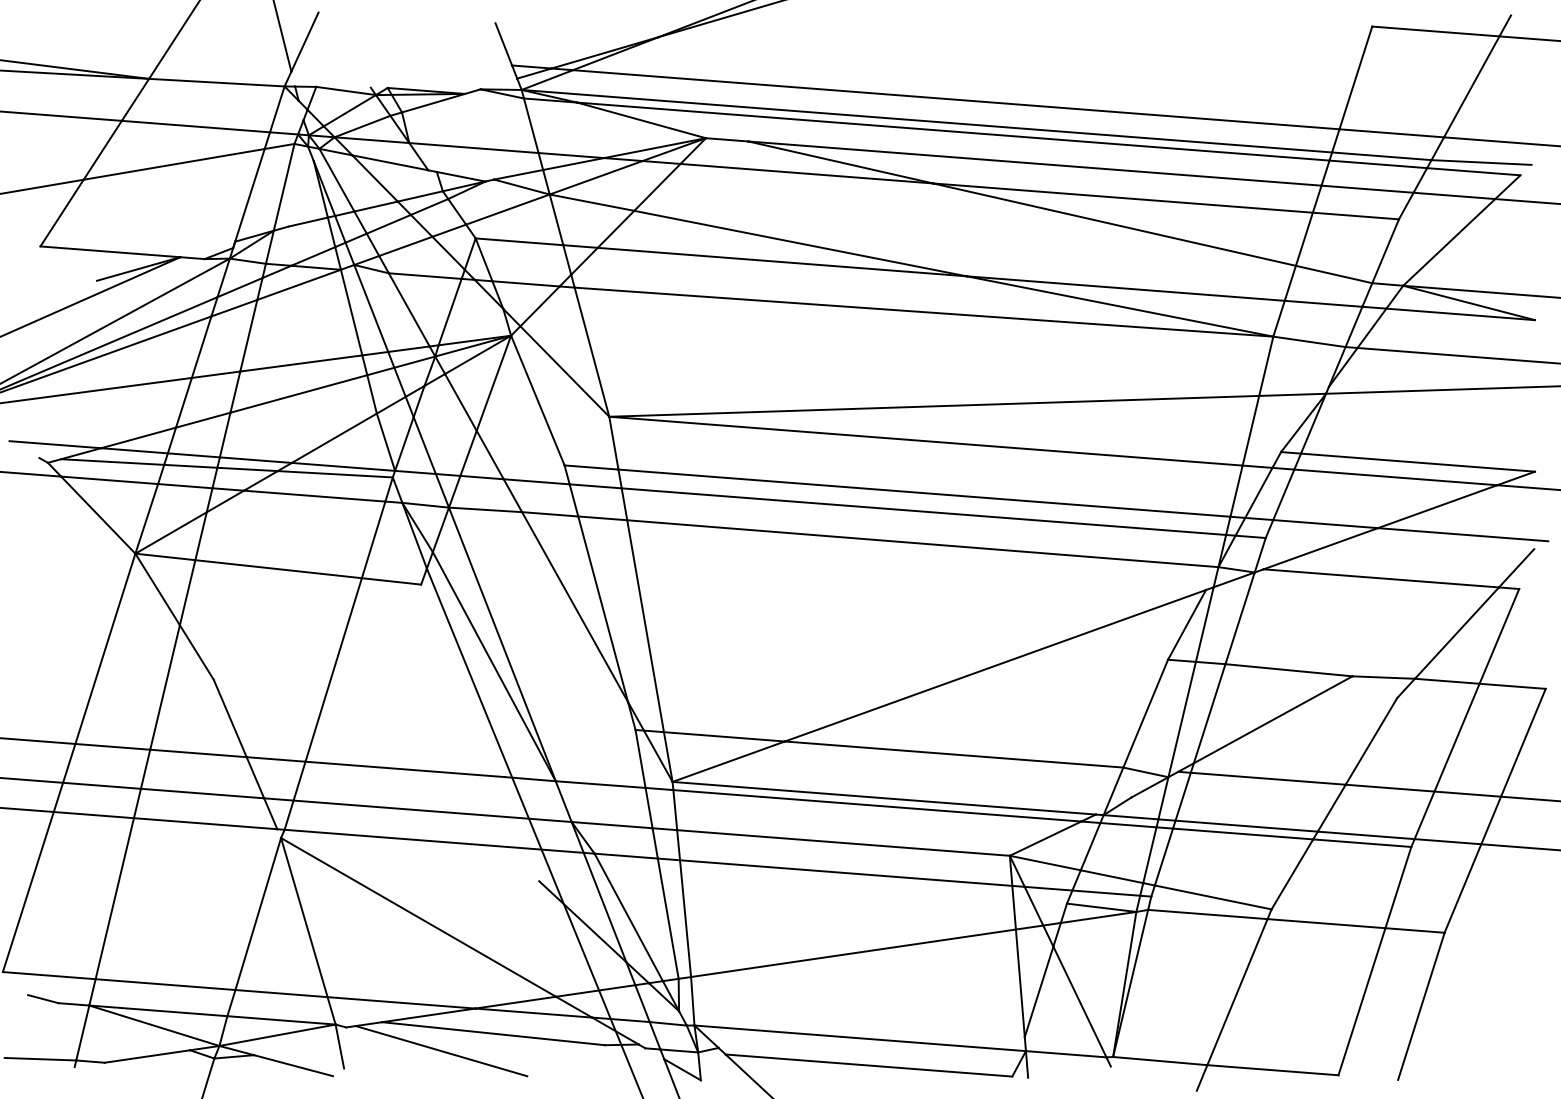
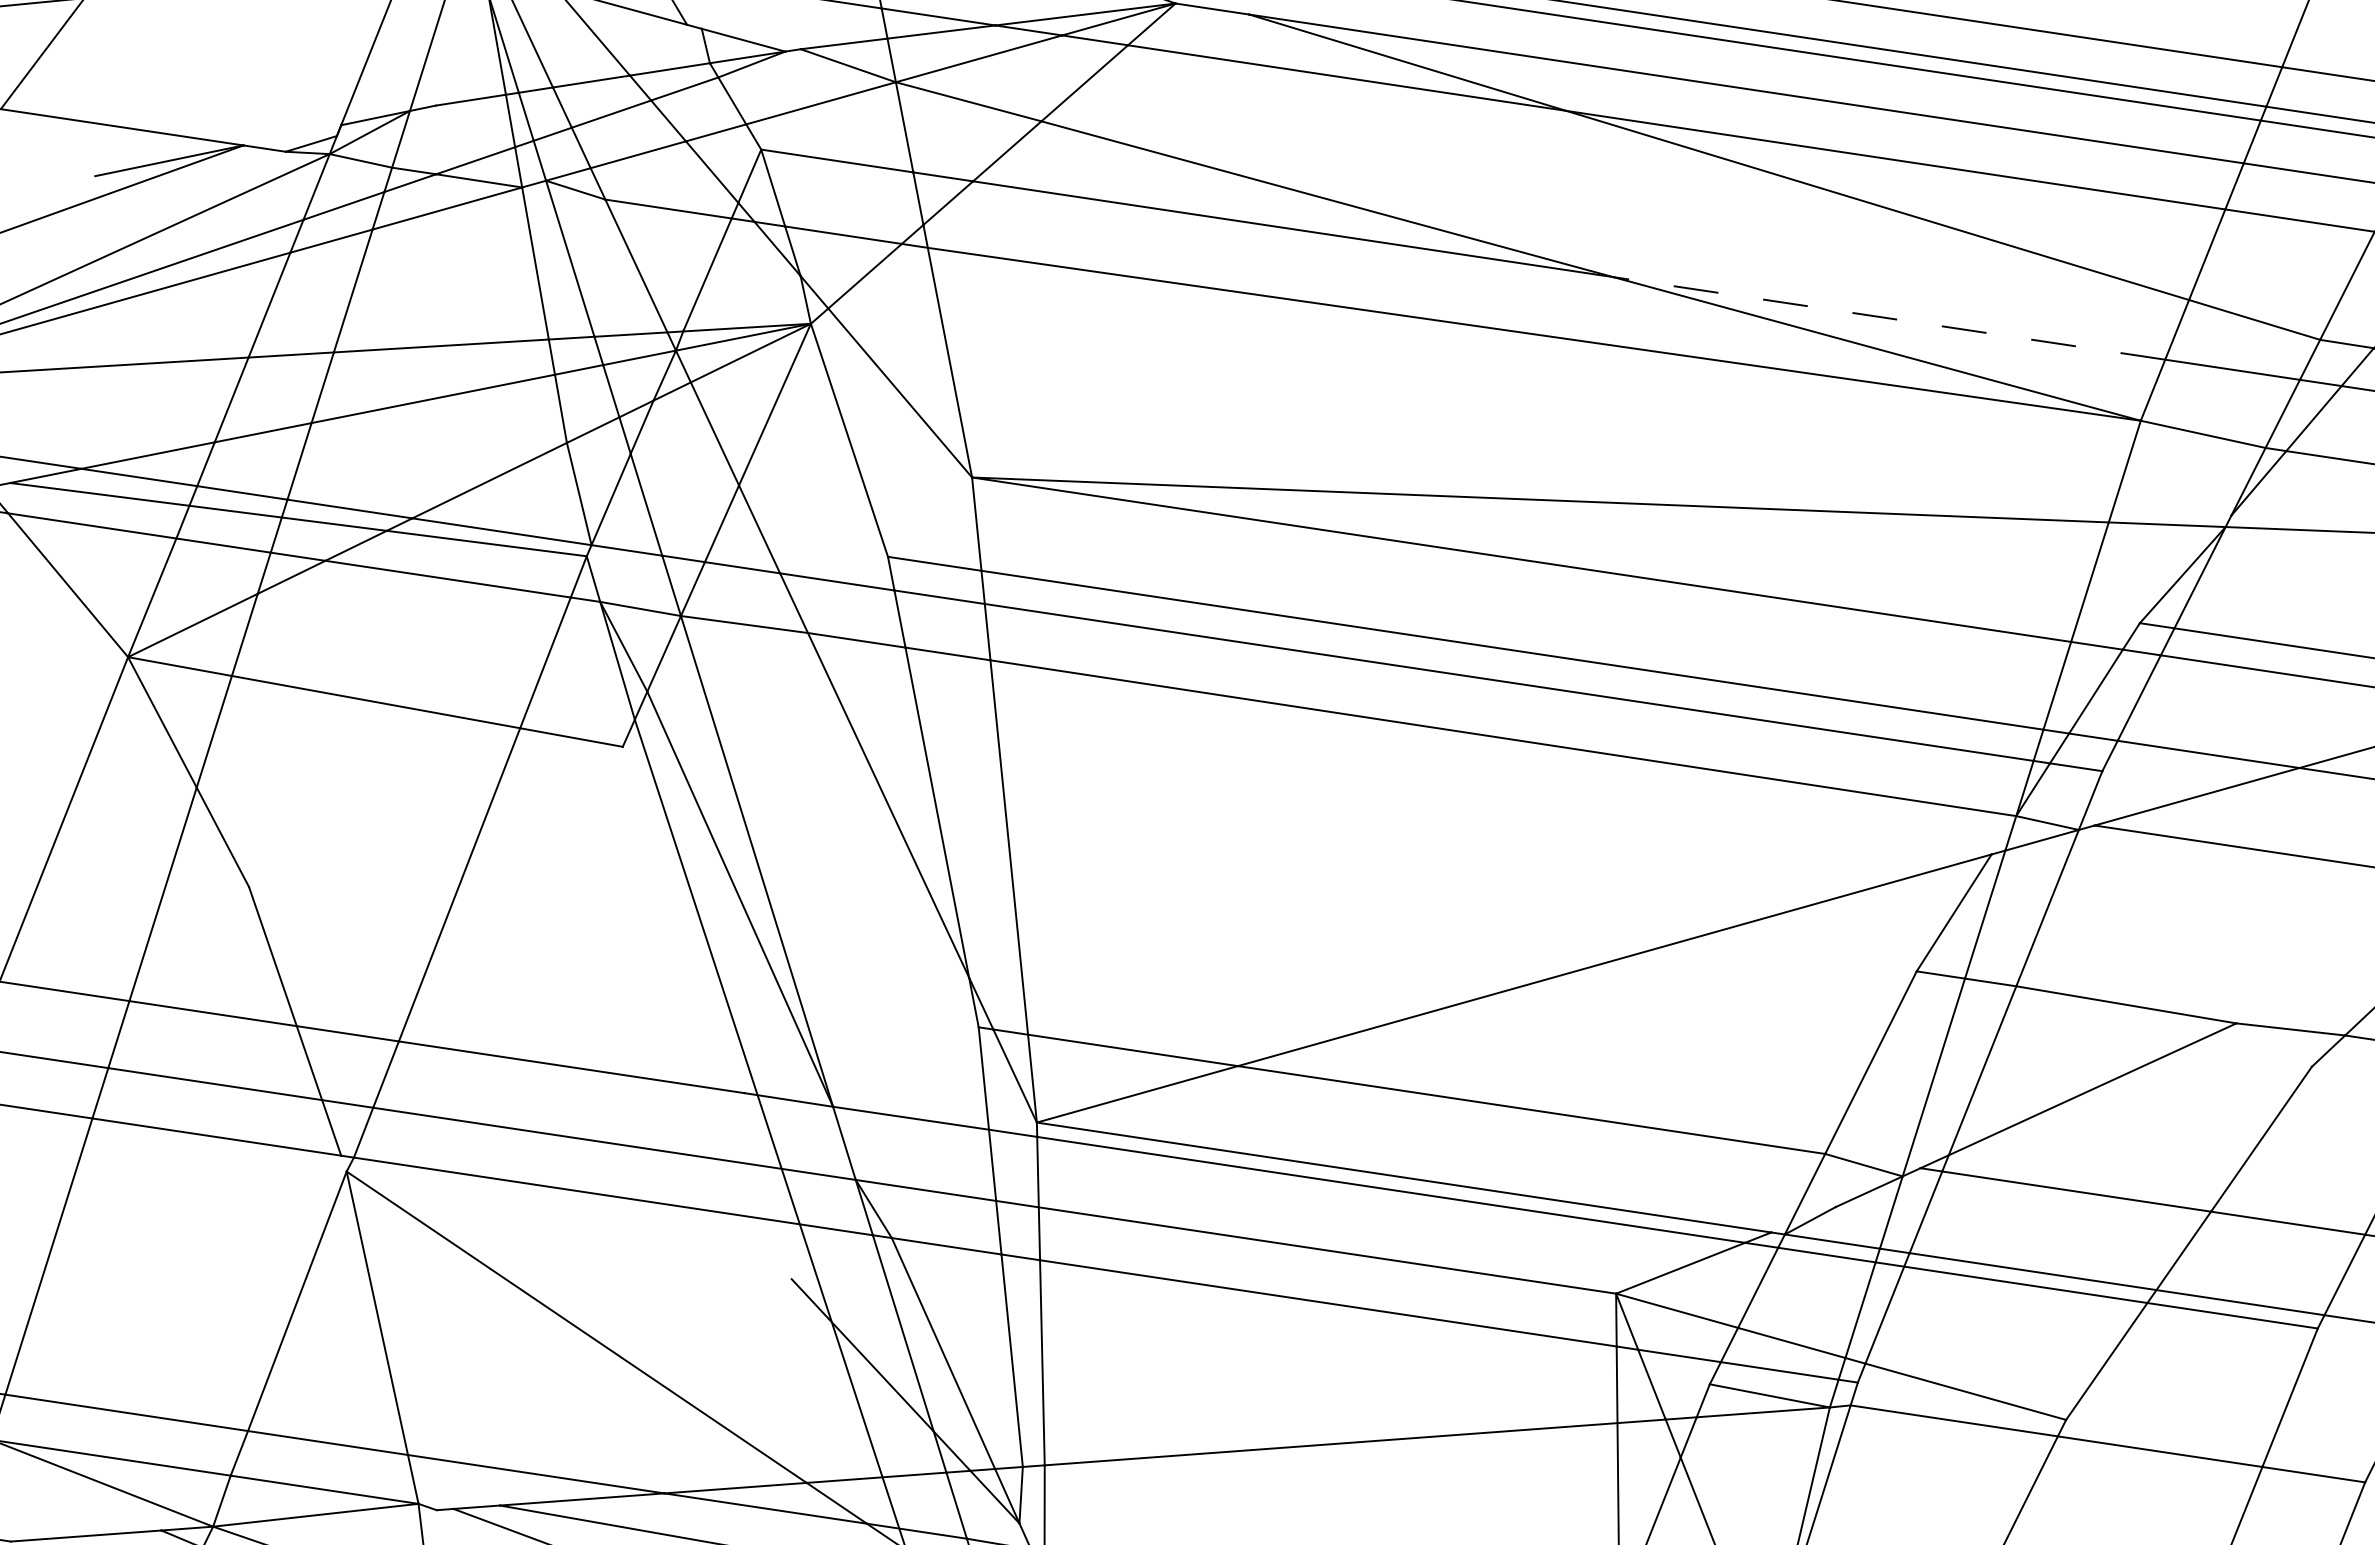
line: (1125, 288) -> (1888, 318), solid -> dashed

